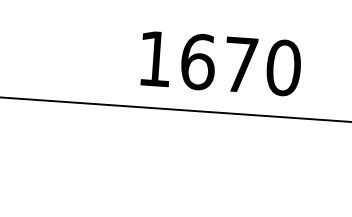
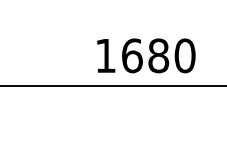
text: (240, 64) -> (158, 55), 1670 -> 1680

